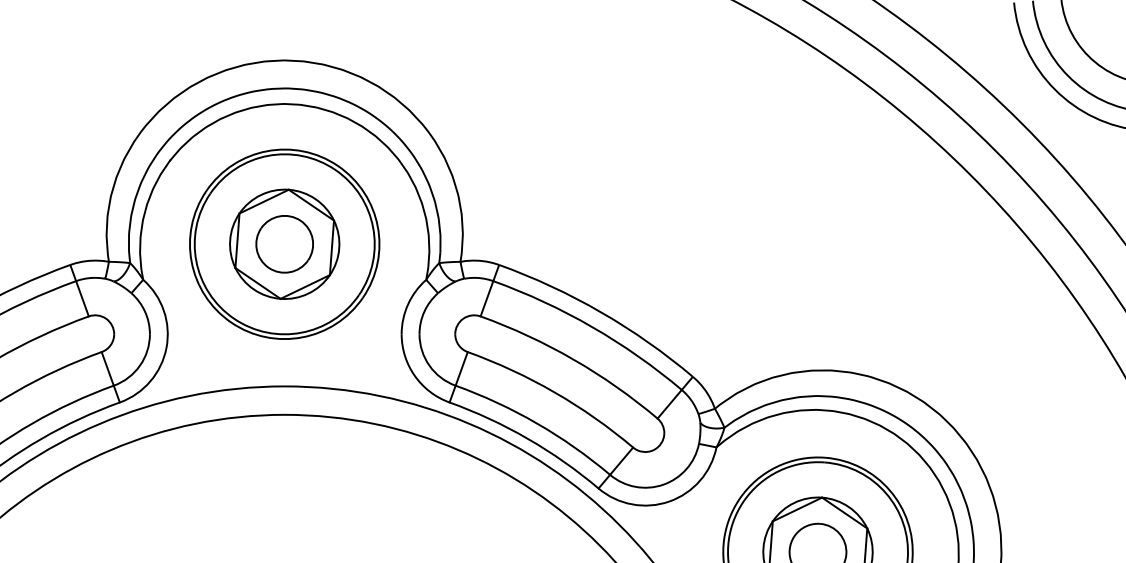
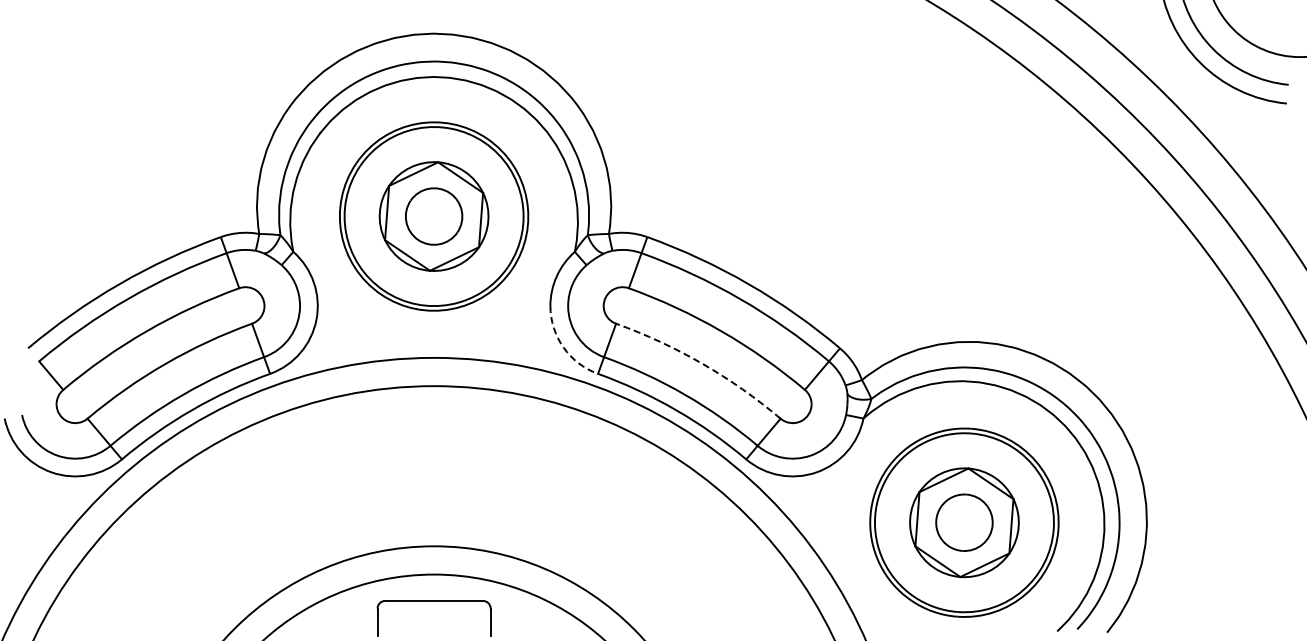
arc: (414, 375) -> (563, 347), solid -> dashed
arc: (554, 392) -> (702, 363), solid -> dashed

